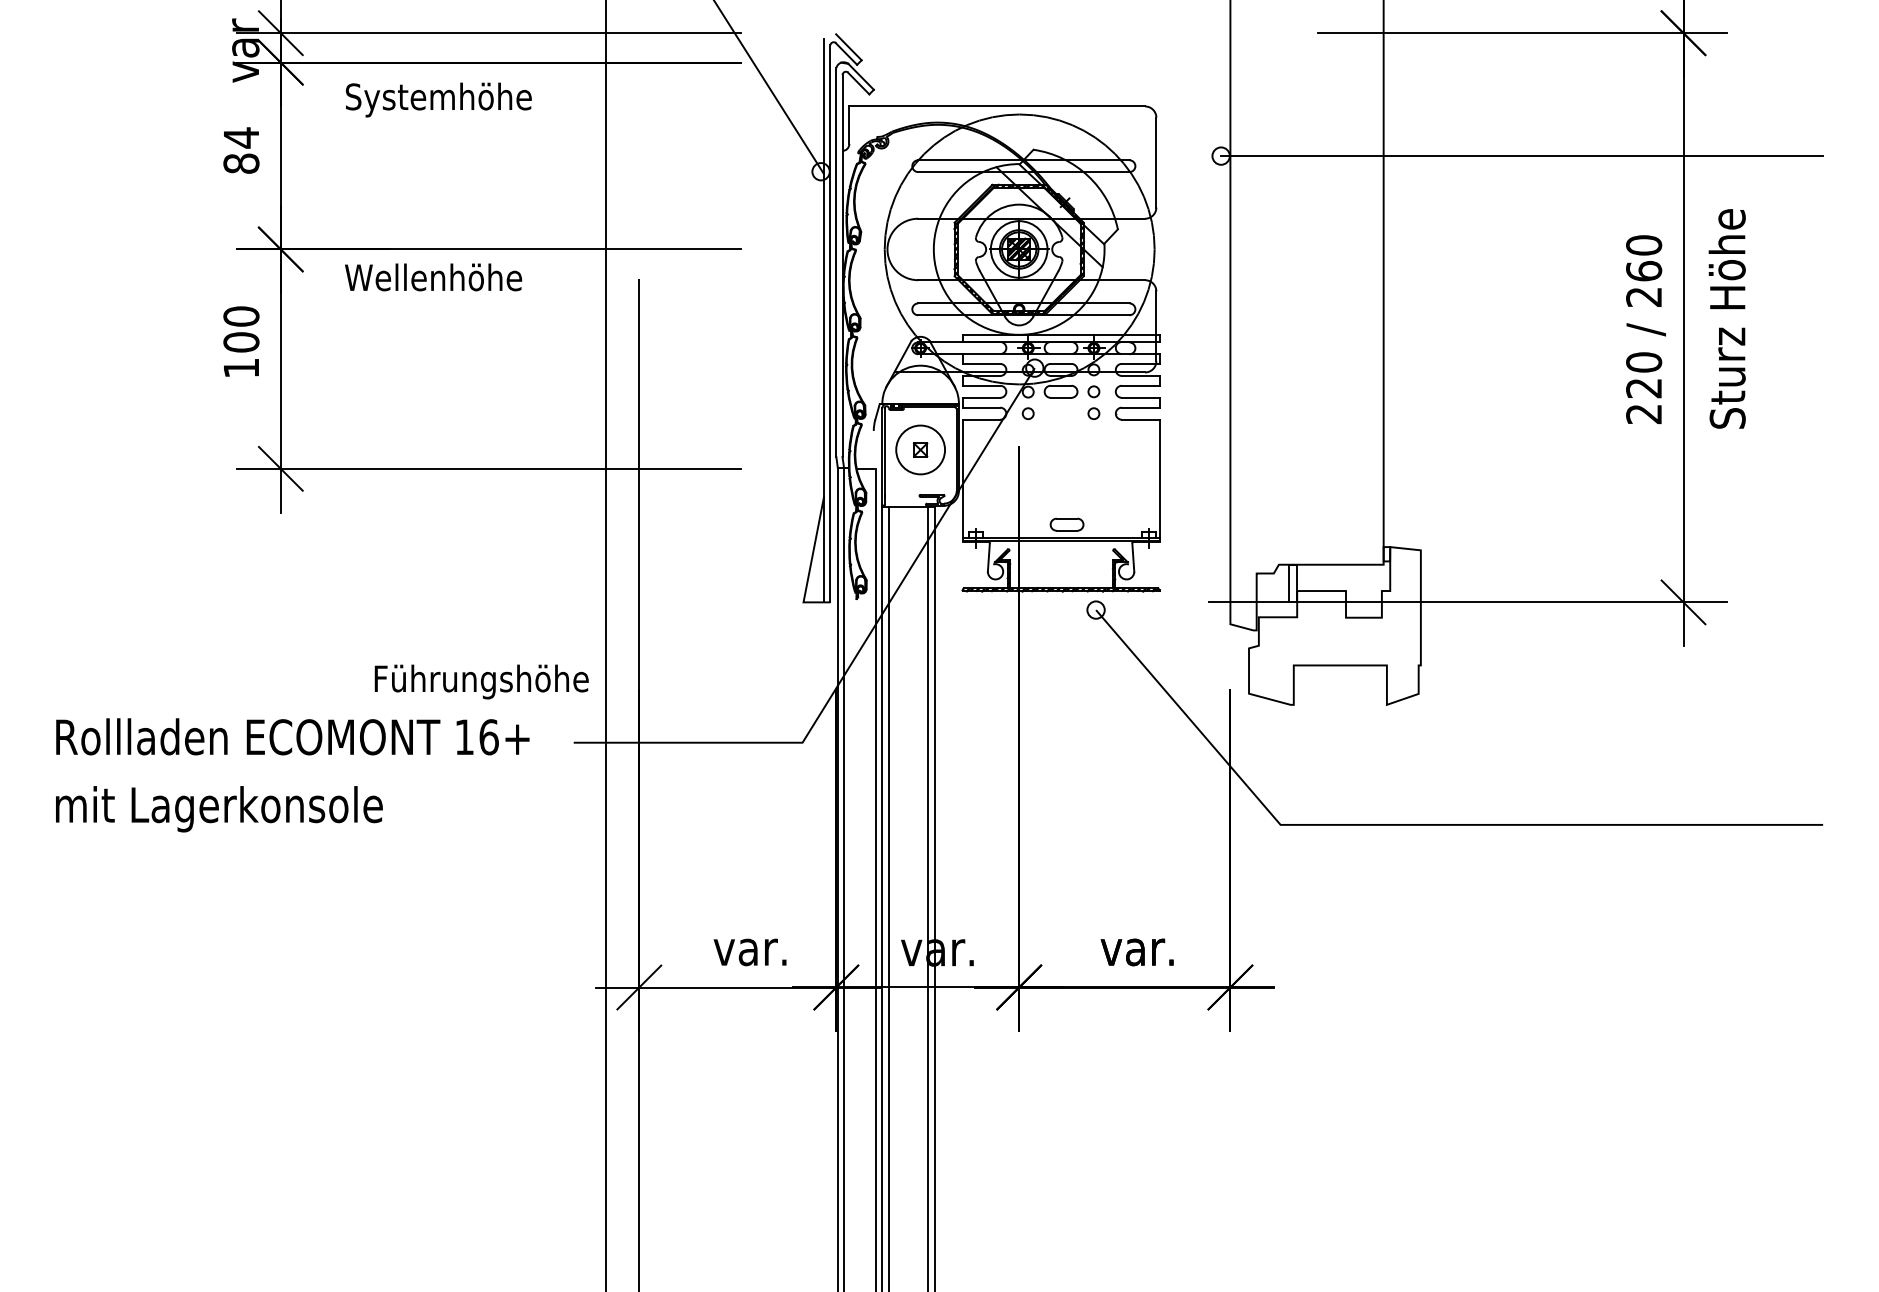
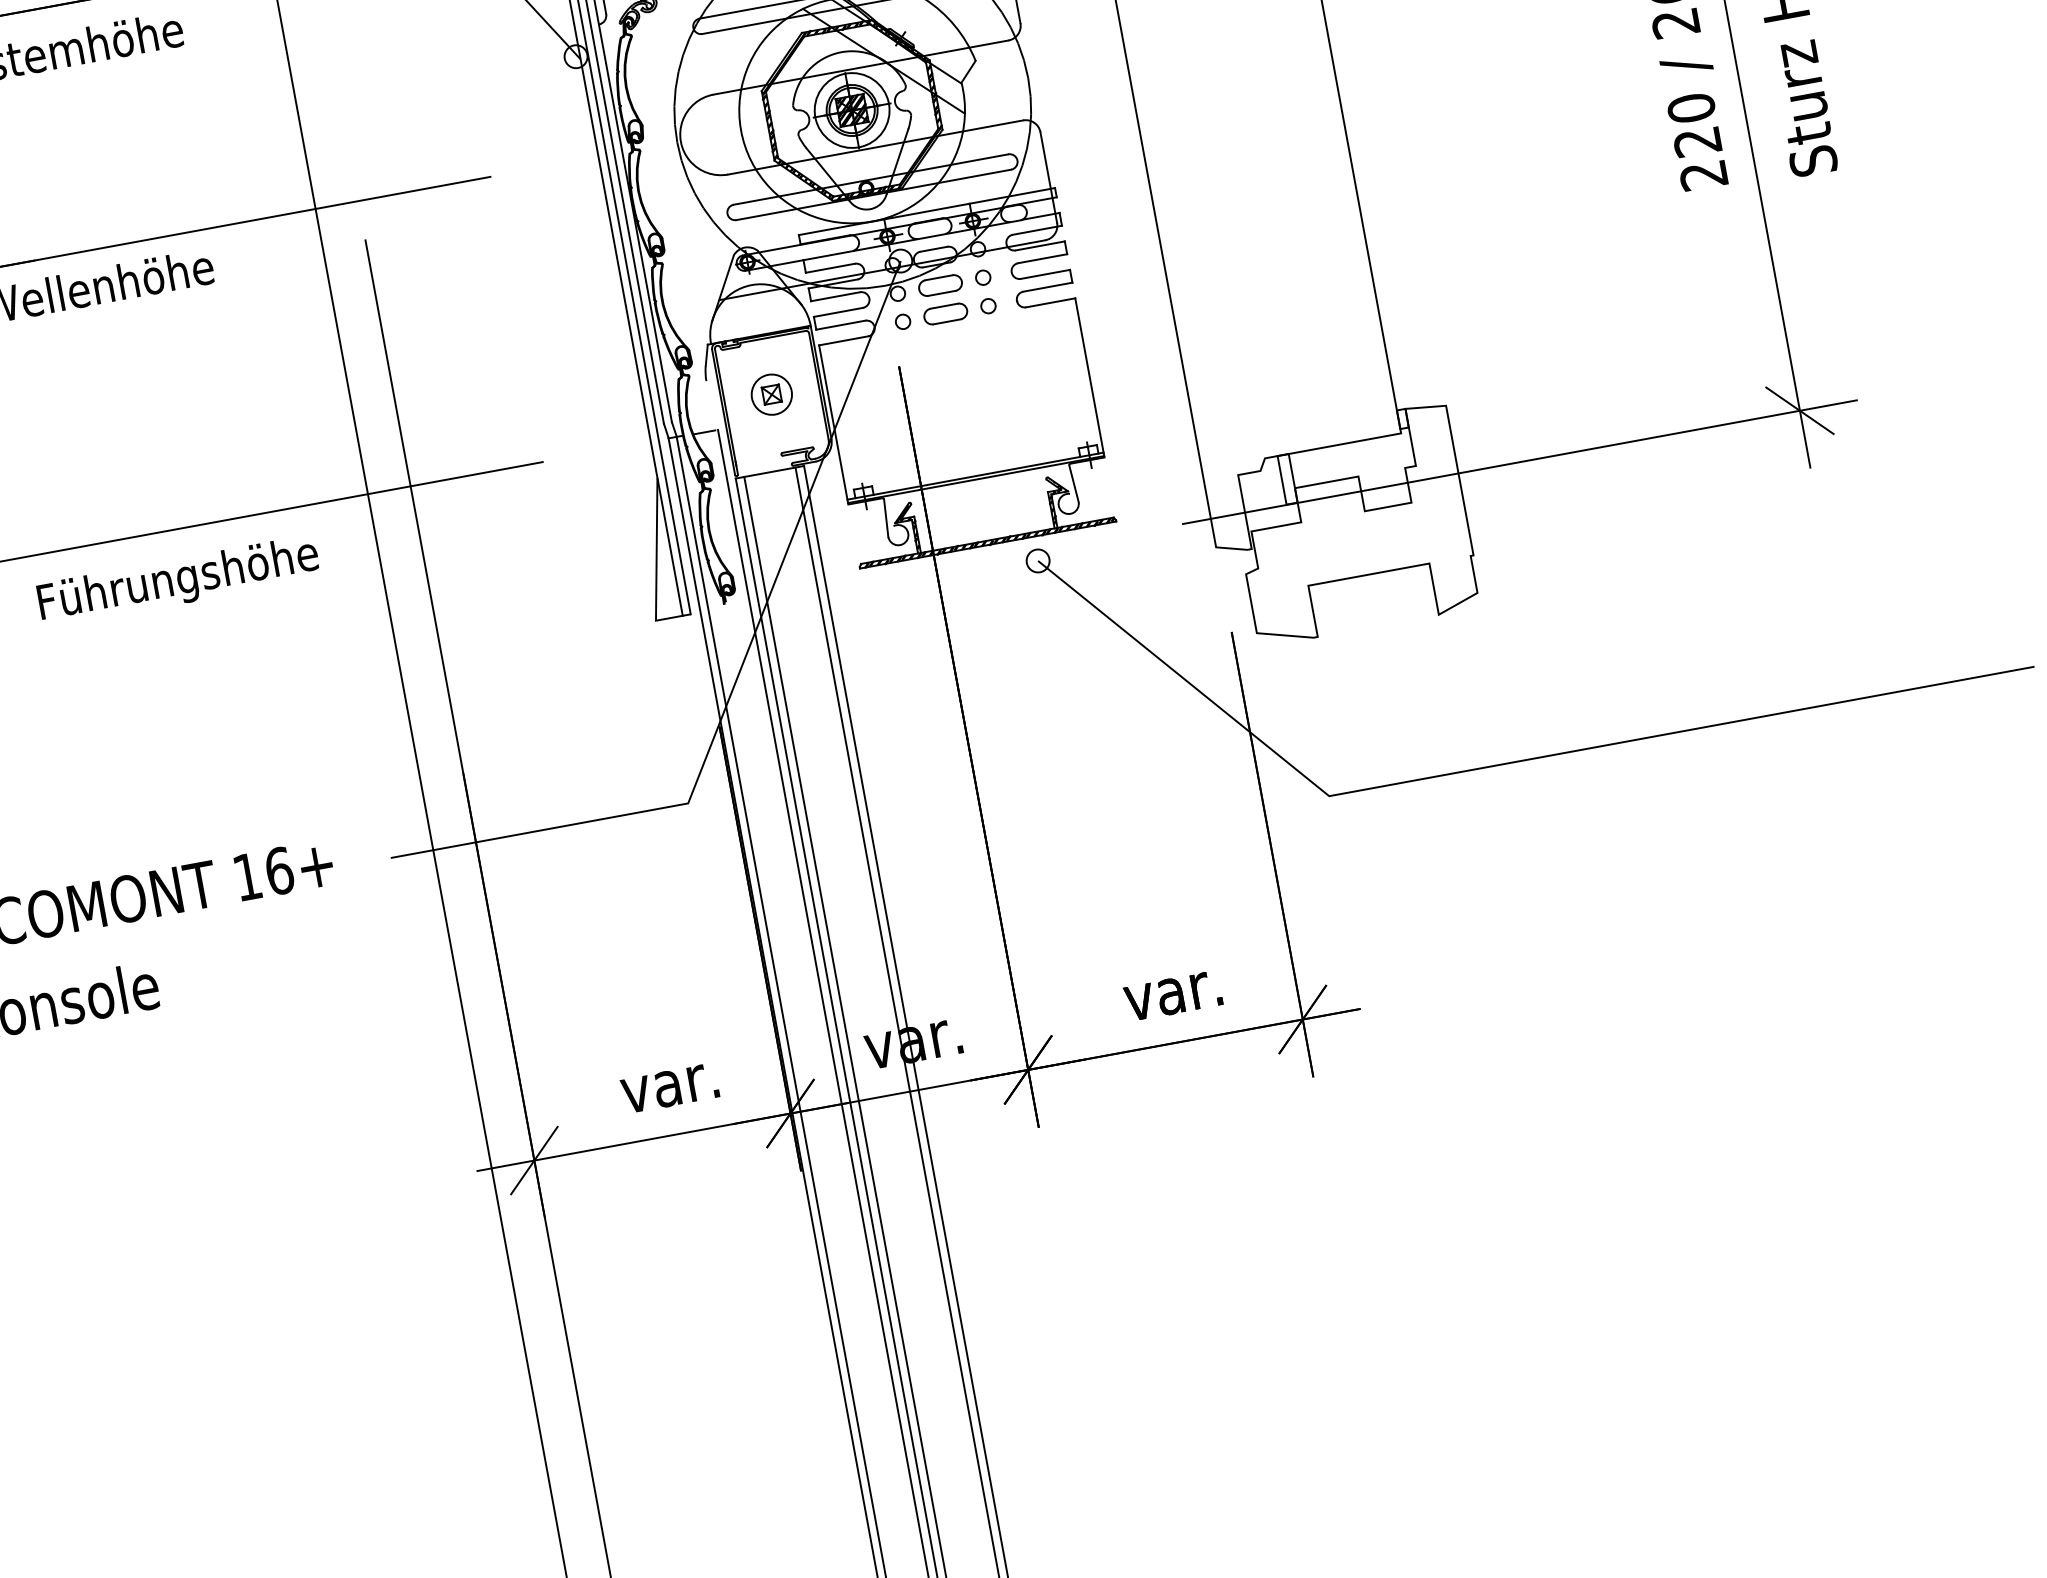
circle: (920, 449) -> (771, 394), size x0.62
part: (1066, 524) -> (944, 313), moved
text: (481, 681) -> (178, 580), moved

